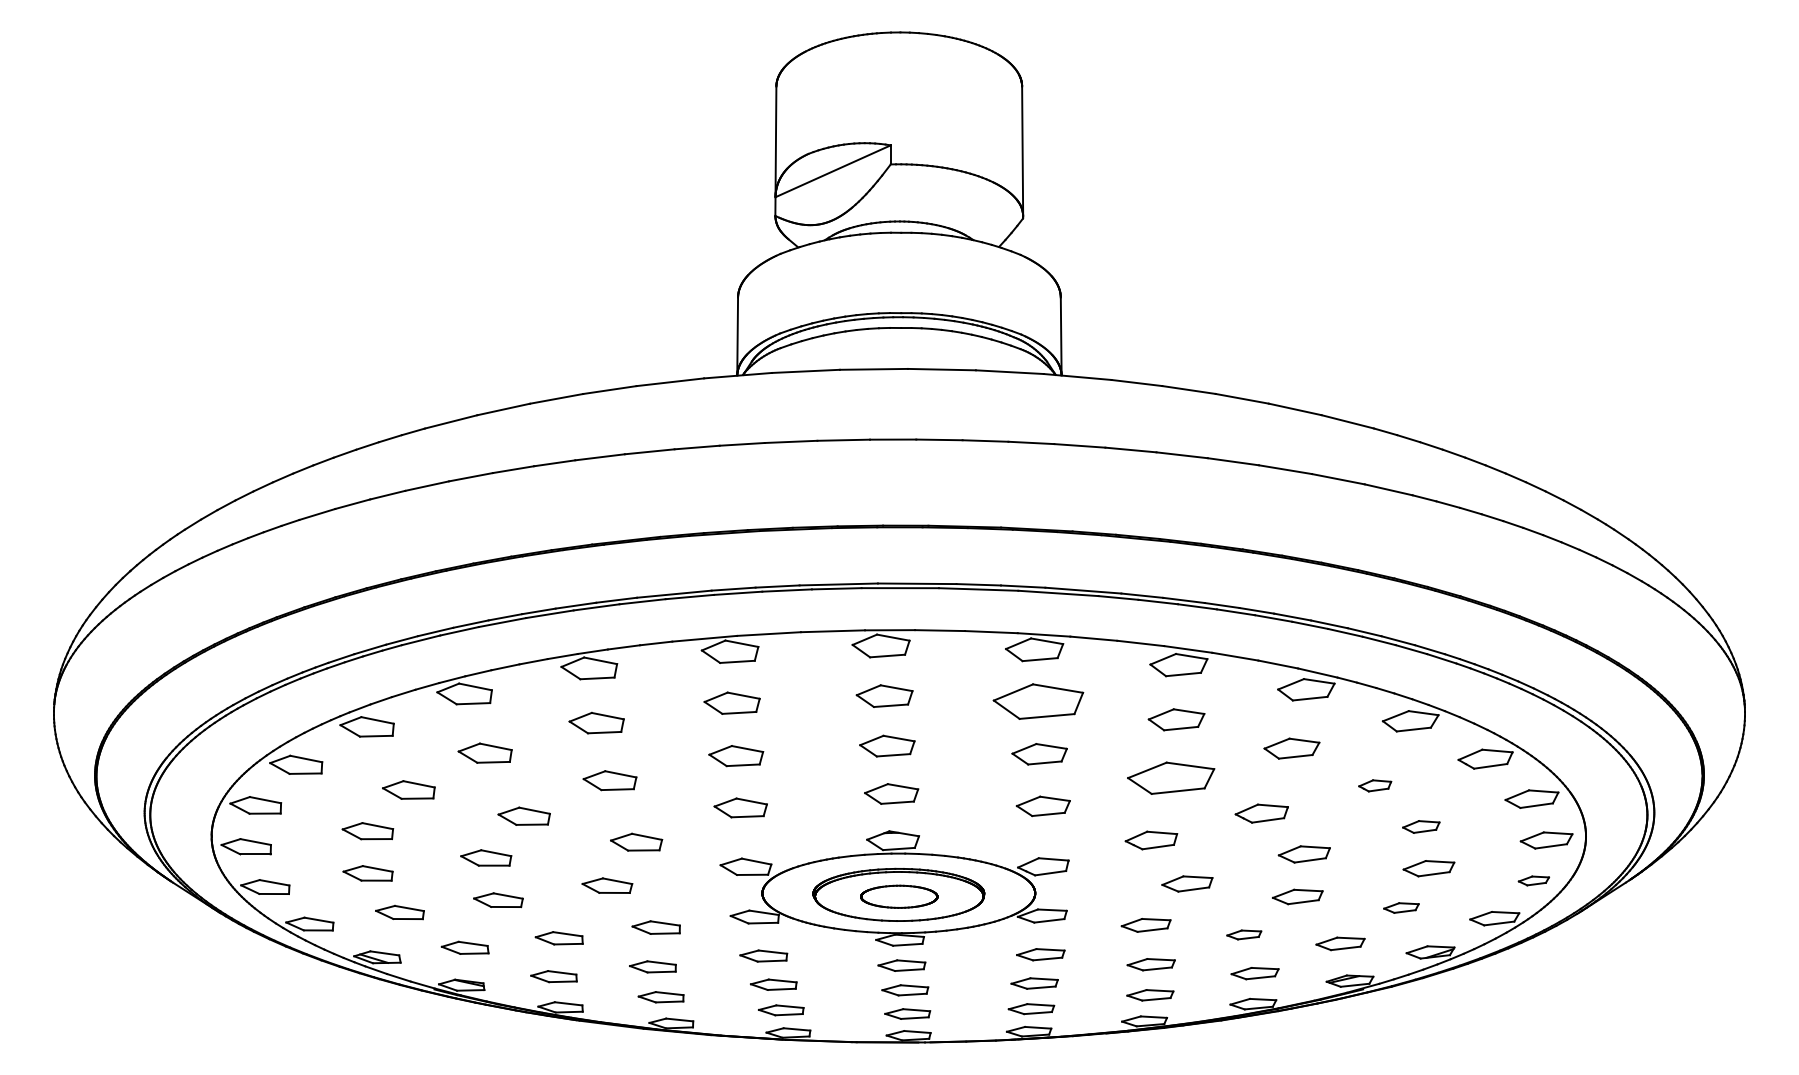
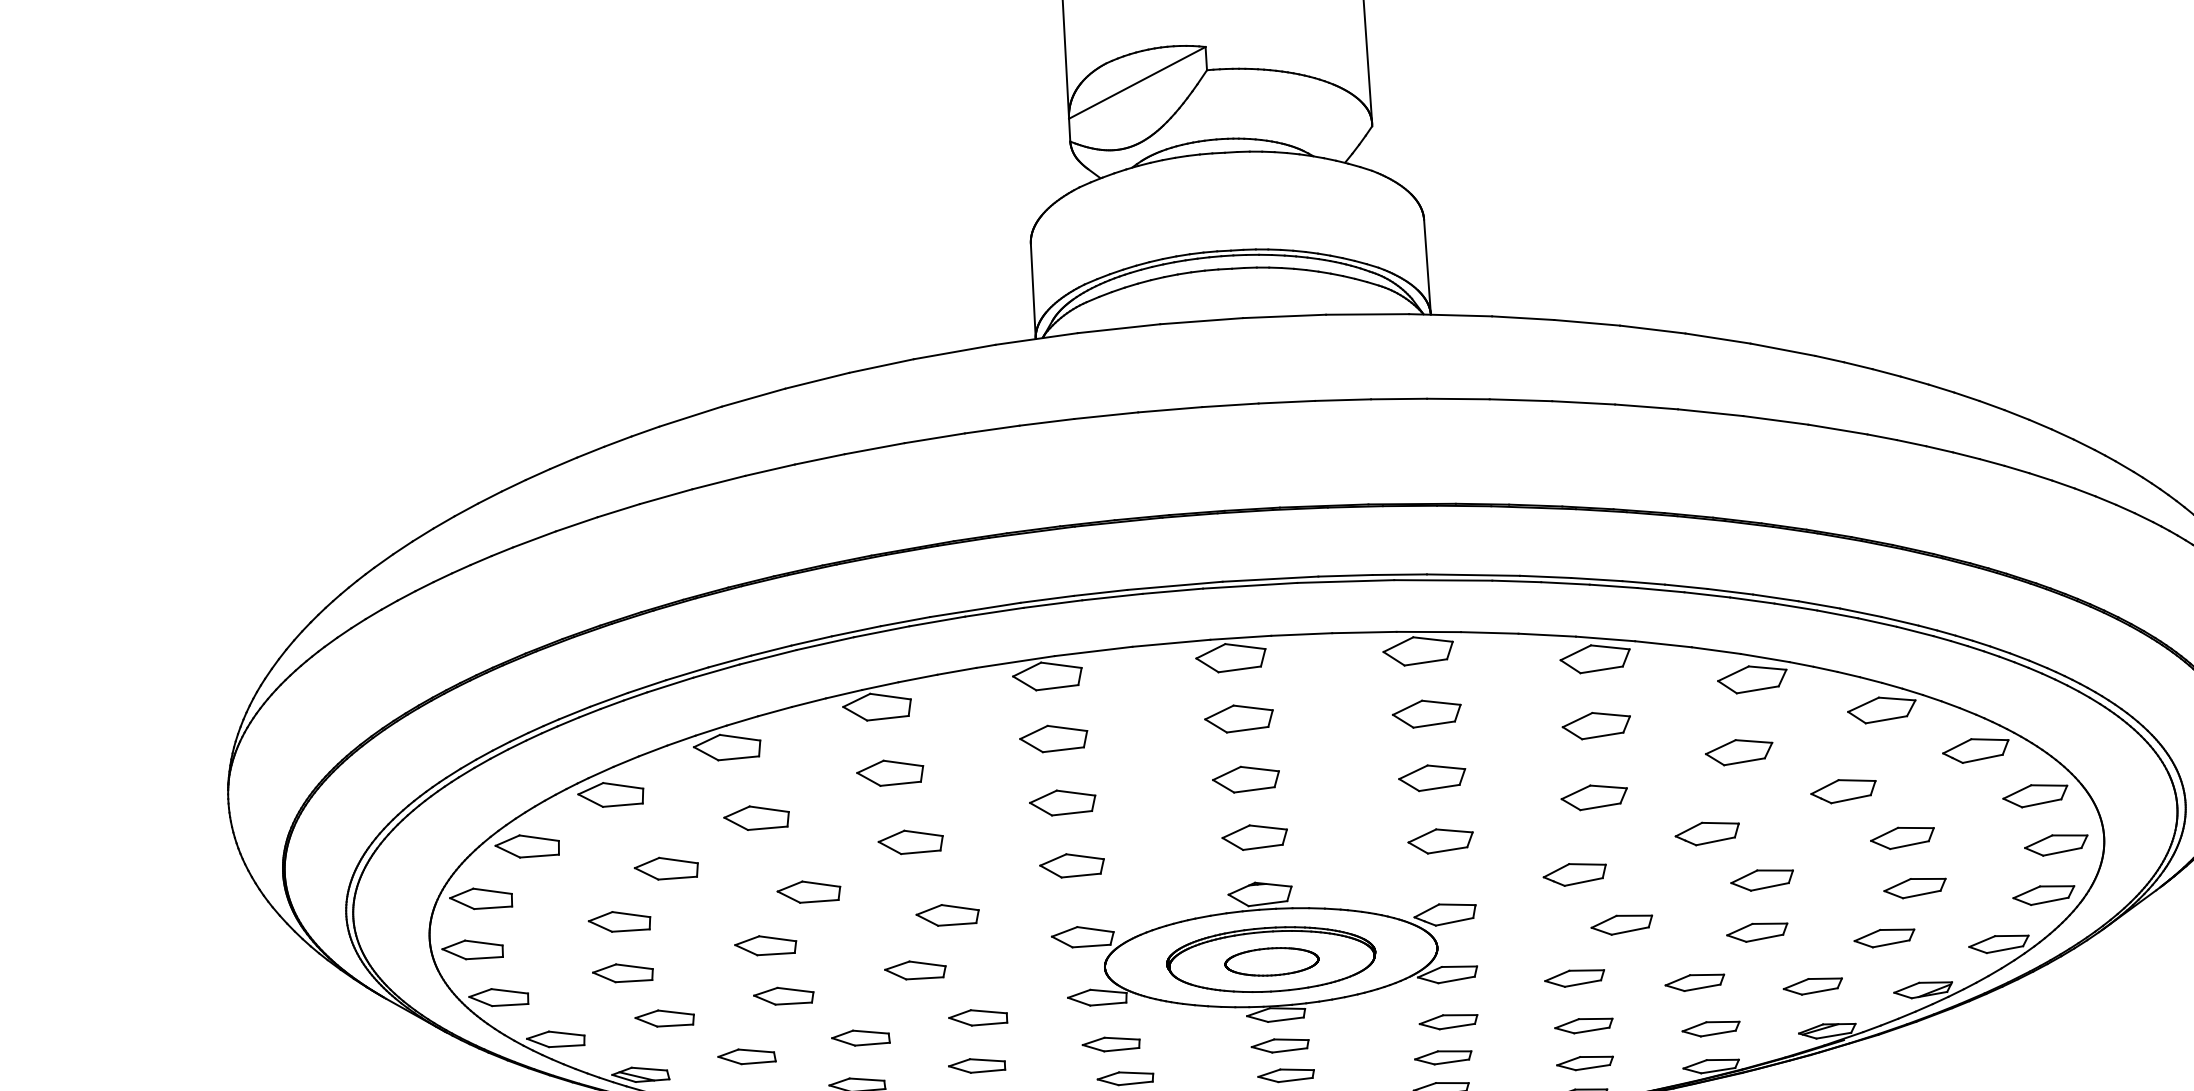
part: (1038, 701) -> (1427, 713), size x0.62
part: (1171, 778) -> (1594, 797), size x0.62
part: (1374, 785) -> (1842, 790), size x1.67
part: (1421, 826) -> (1902, 837), size x1.43
part: (1533, 880) -> (2043, 894), size x1.67
part: (1401, 907) -> (1884, 937), size x1.43
part: (1244, 934) -> (1695, 982), size x1.43

